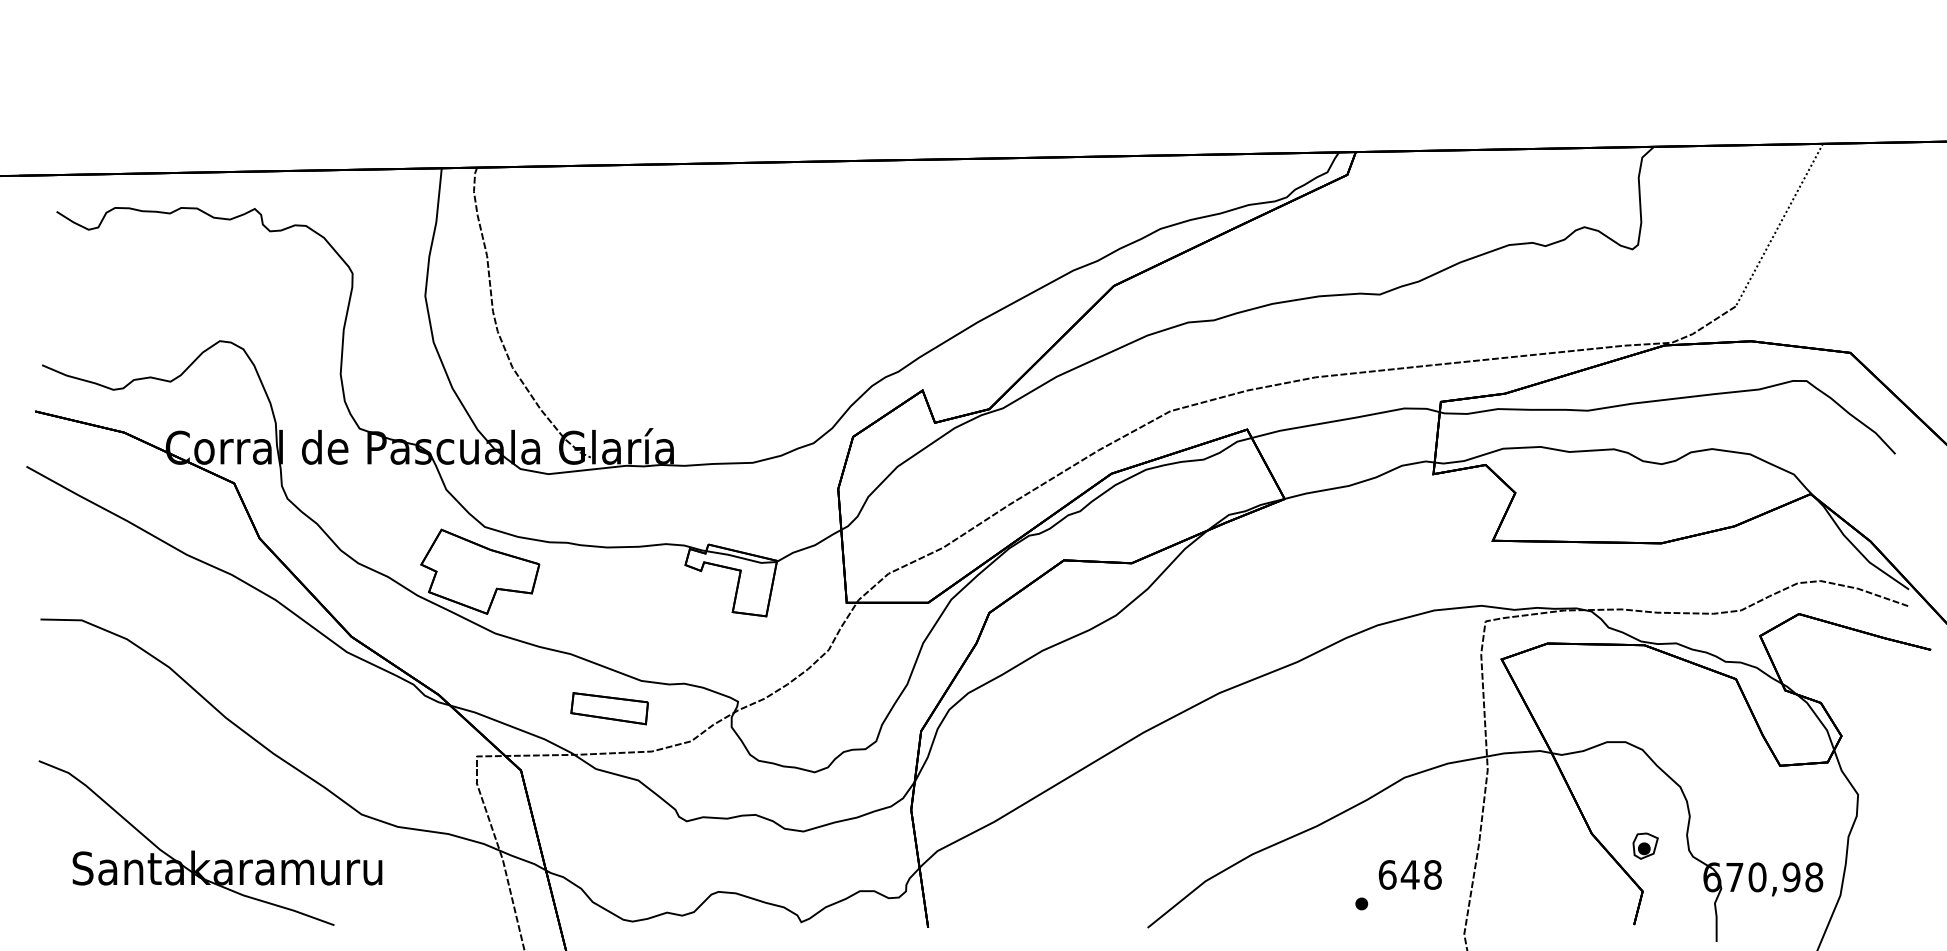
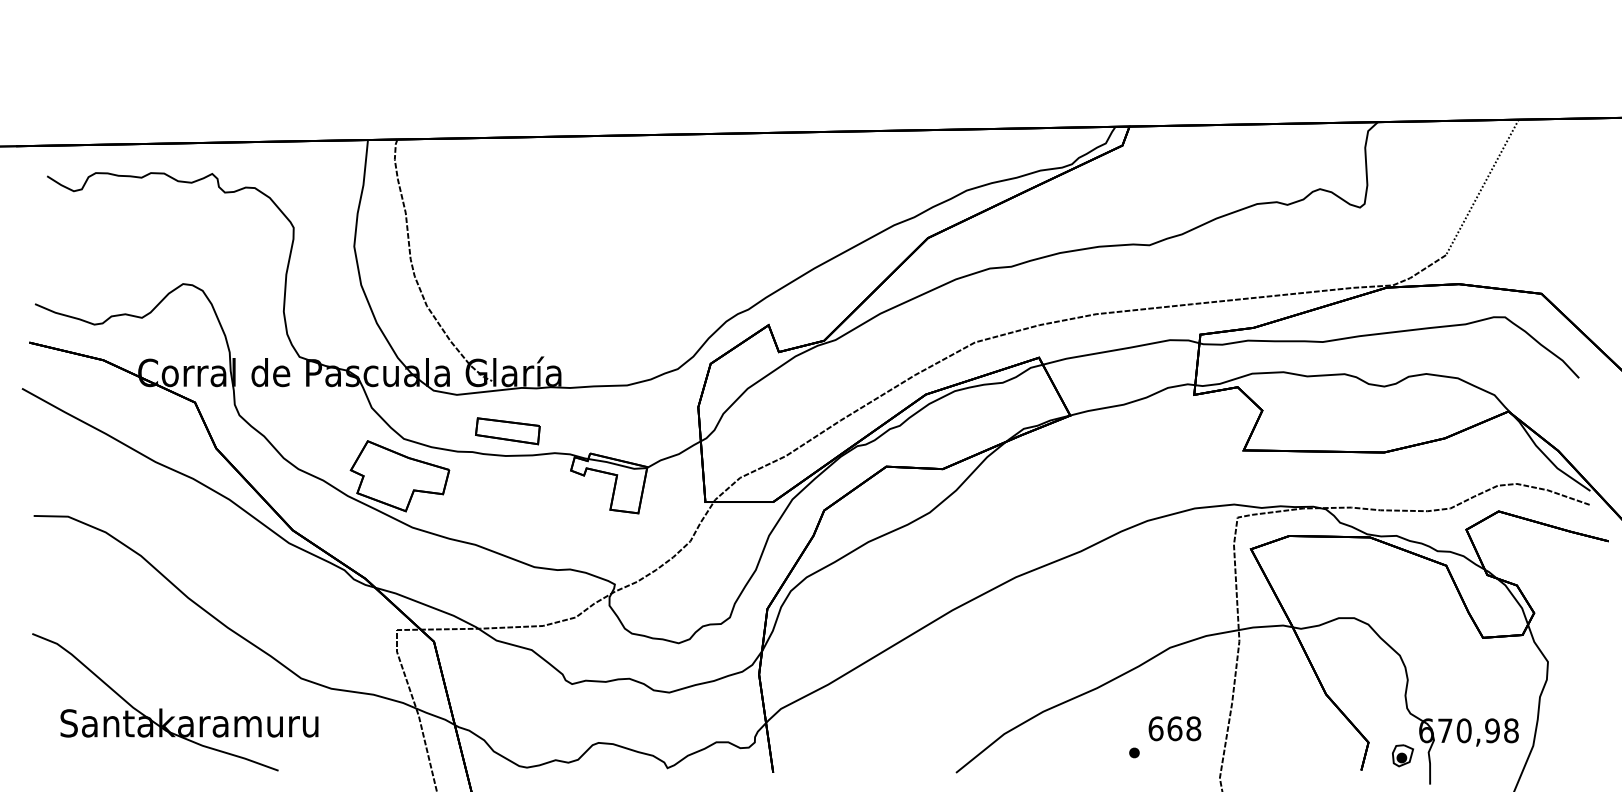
part: (609, 708) -> (507, 431), moved
part: (1645, 845) -> (1402, 755), moved
text: (1409, 874) -> (1174, 728), 648 -> 668

